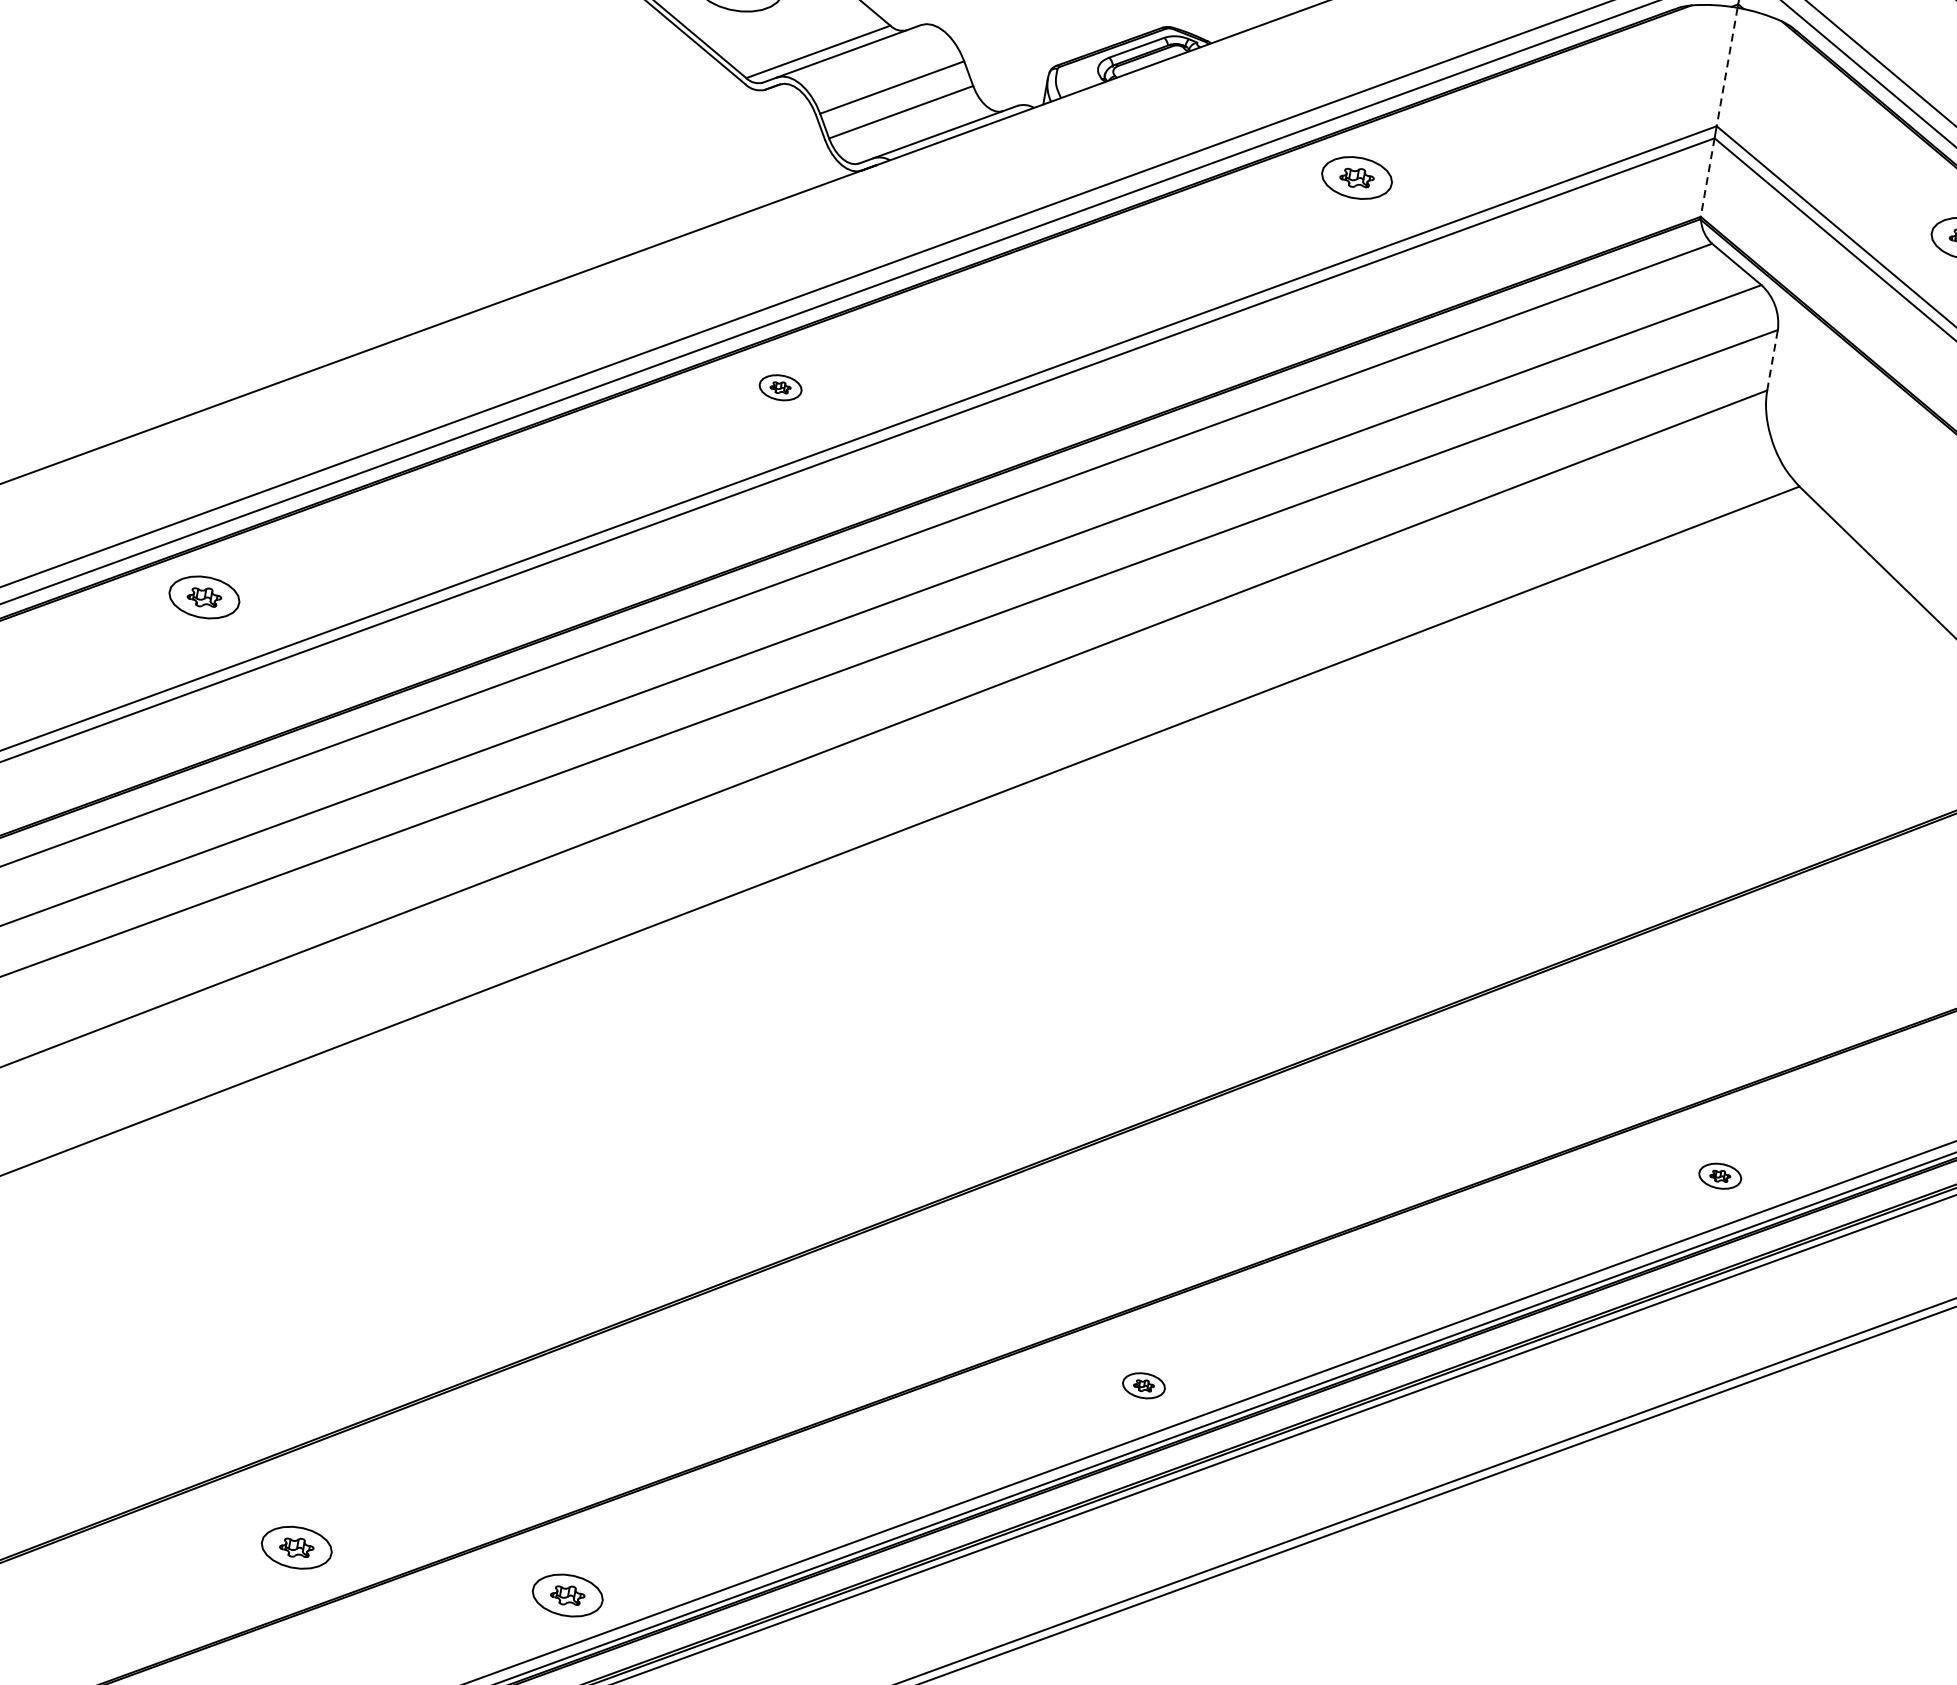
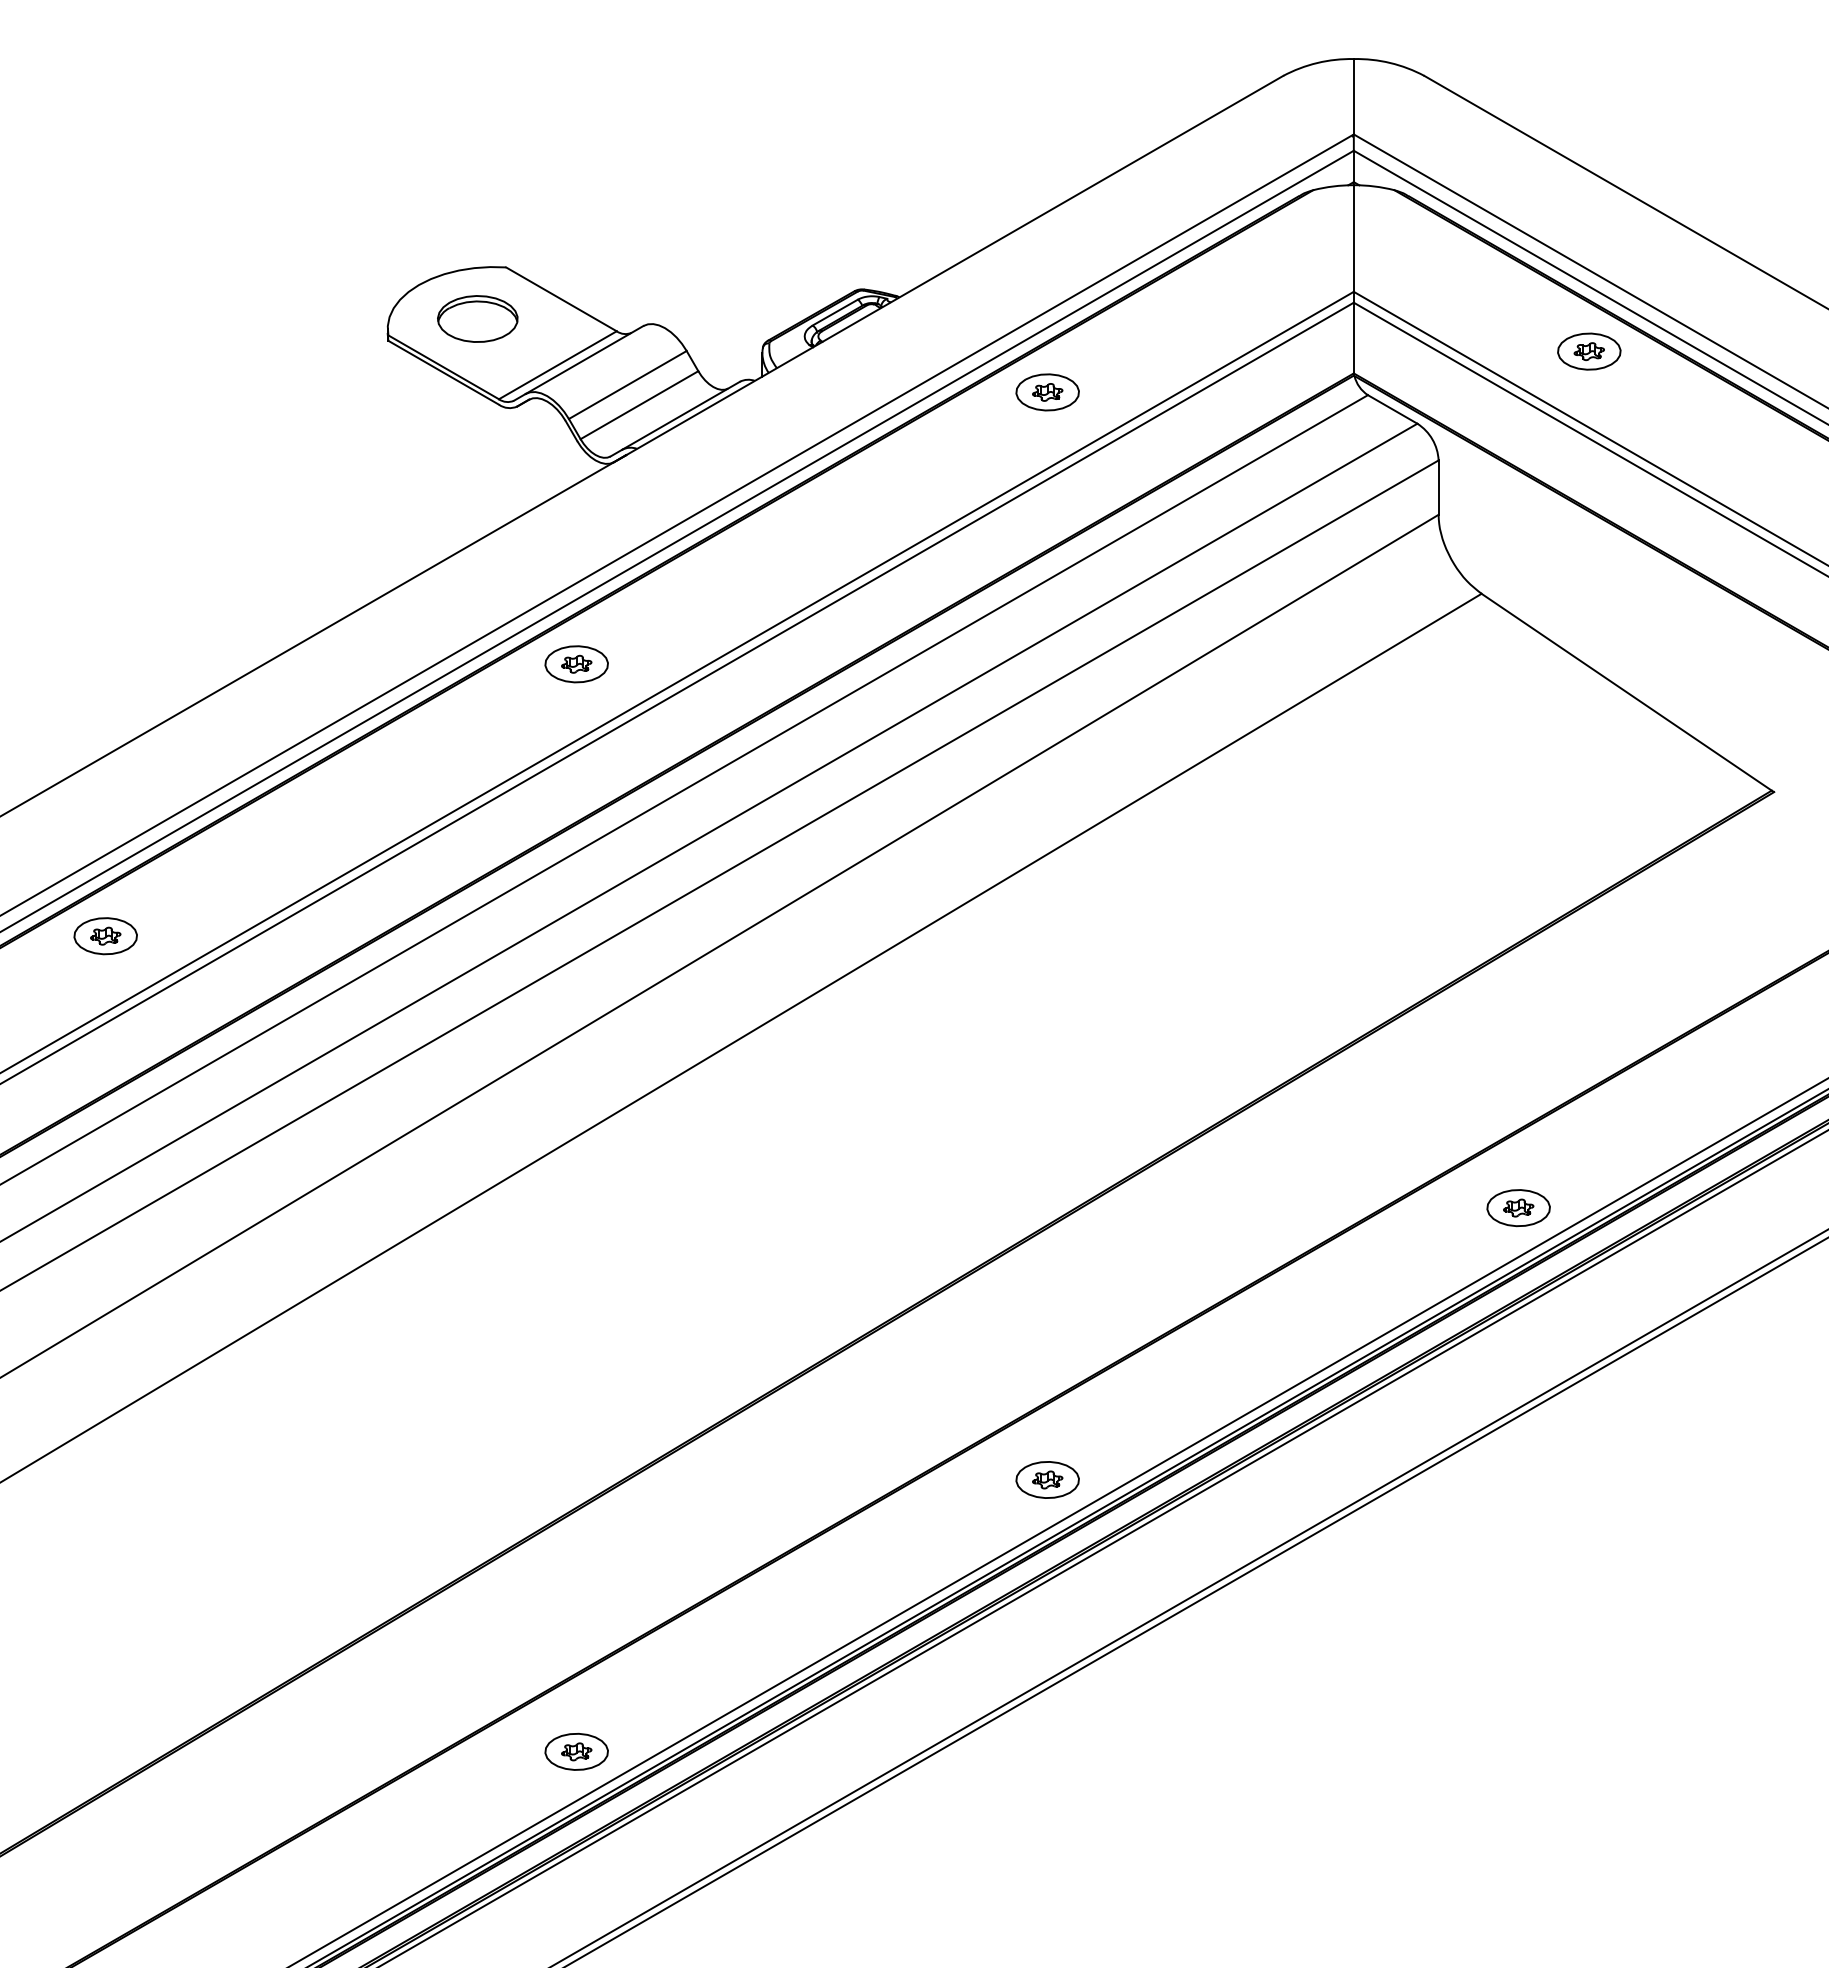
line: (1726, 68) -> (1353, 239), dashed -> solid
line: (1707, 178) -> (1353, 338), dashed -> solid
line: (1772, 360) -> (1438, 487), dashed -> solid
part: (780, 387) -> (576, 664), size x1.67
part: (1720, 1176) -> (1518, 1208), size x1.67
part: (1143, 1385) -> (1047, 1479), size x1.67
part: (296, 1547) -> (332, 1751), removed

